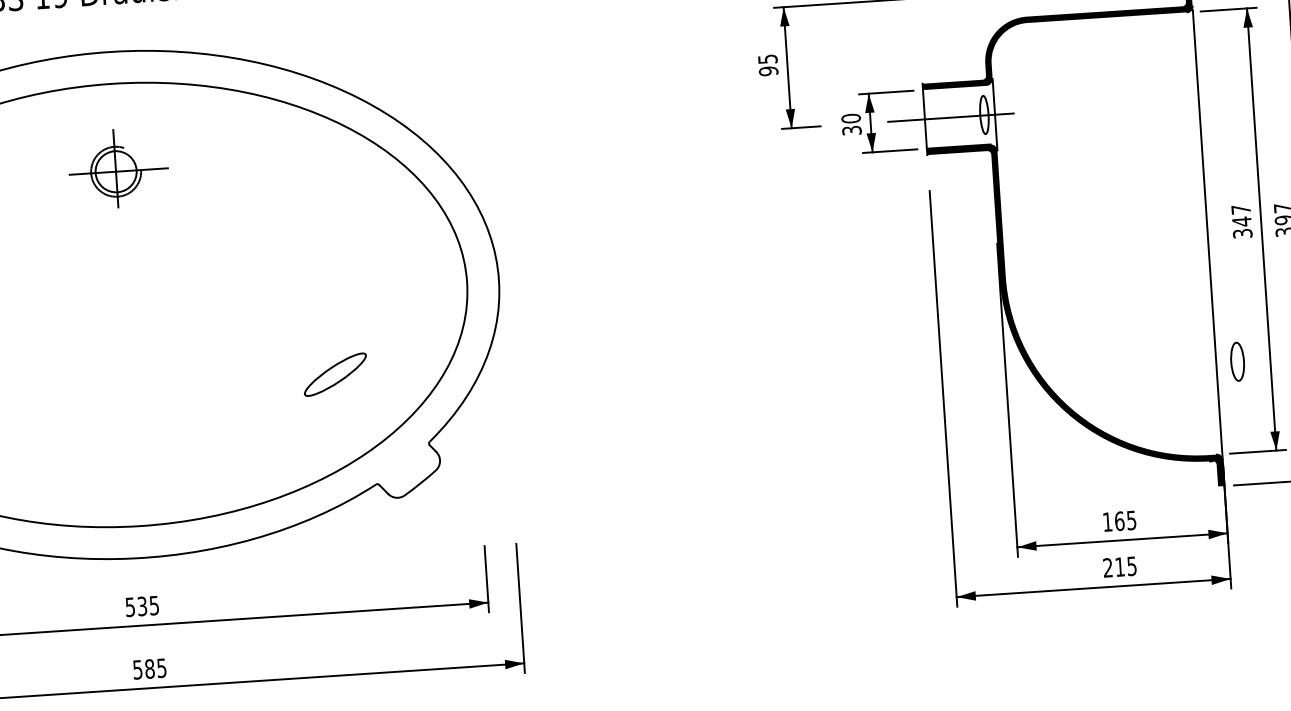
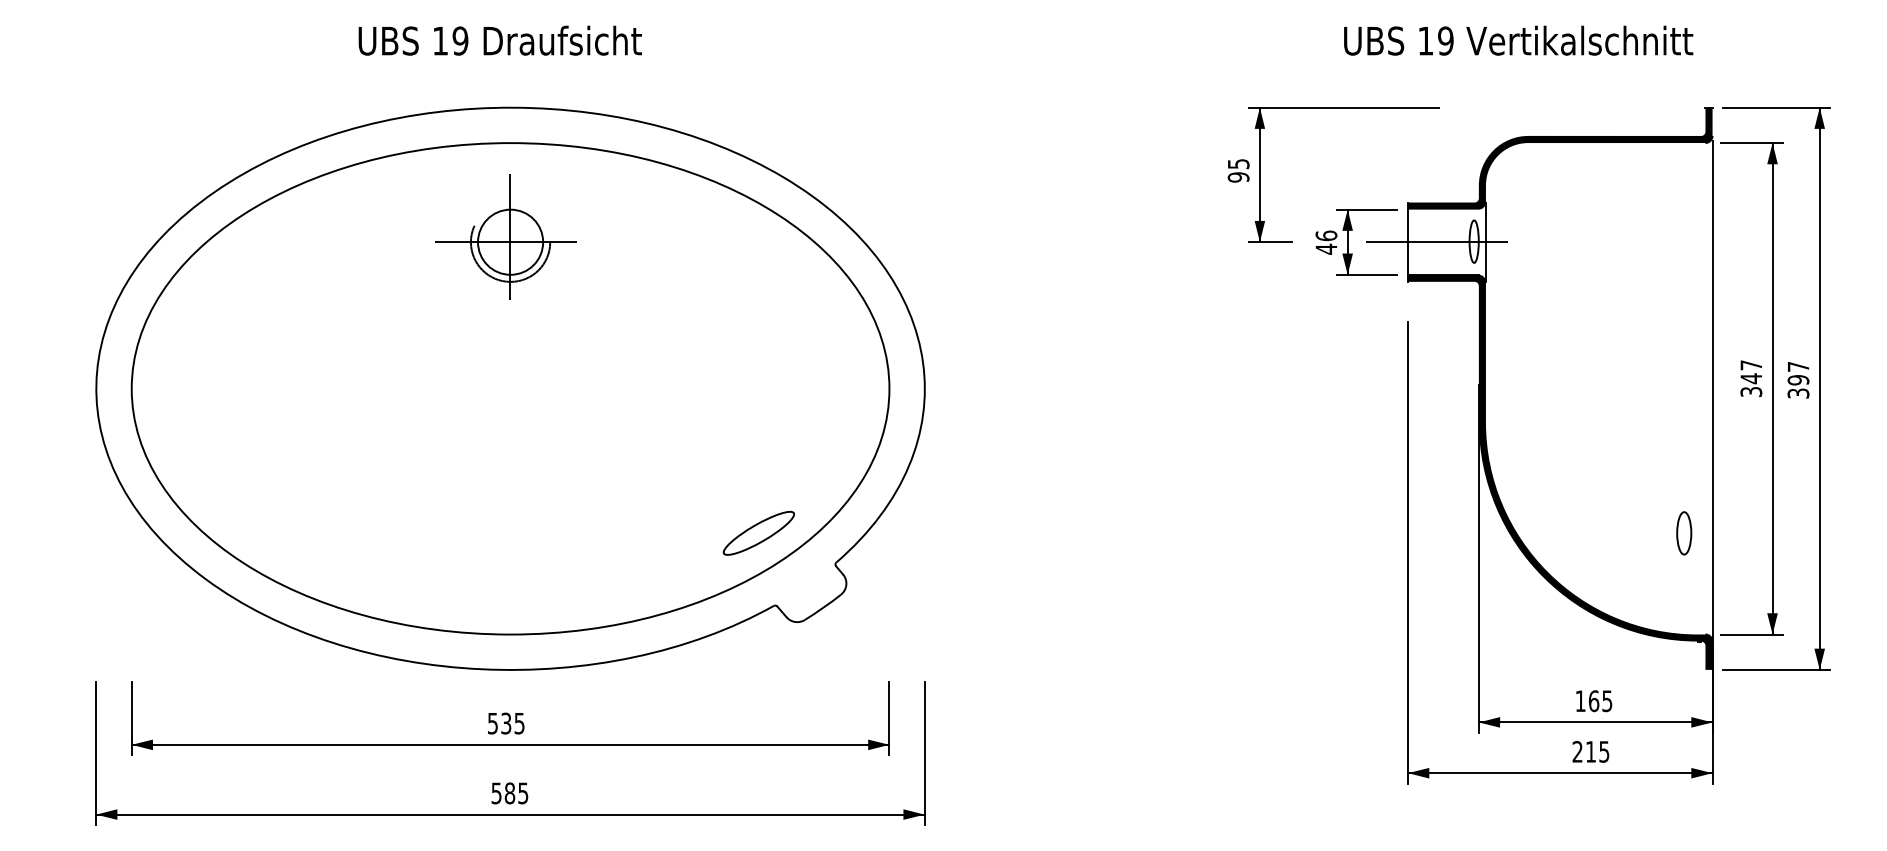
text: (851, 124) -> (1326, 242), 30 -> 46
part: (112, 168) -> (505, 236), size x1.43
part: (1237, 361) -> (1684, 533), moved
part: (335, 374) -> (758, 533), moved

